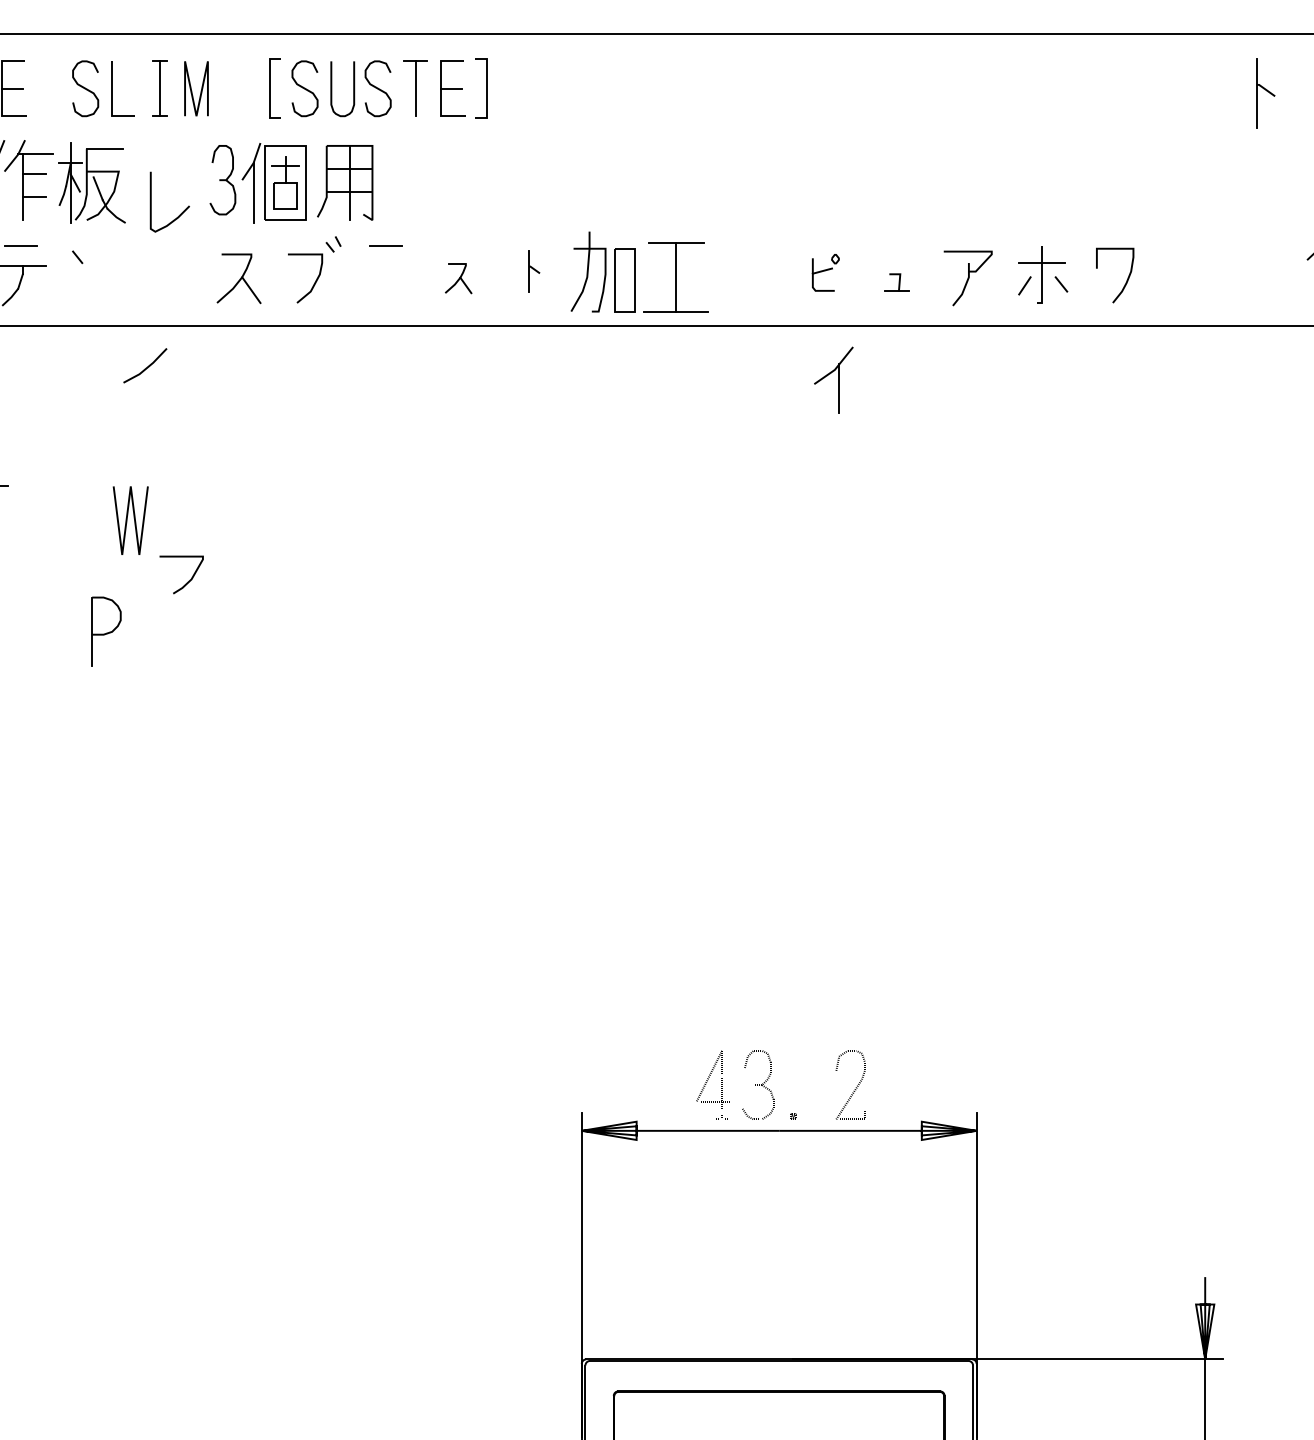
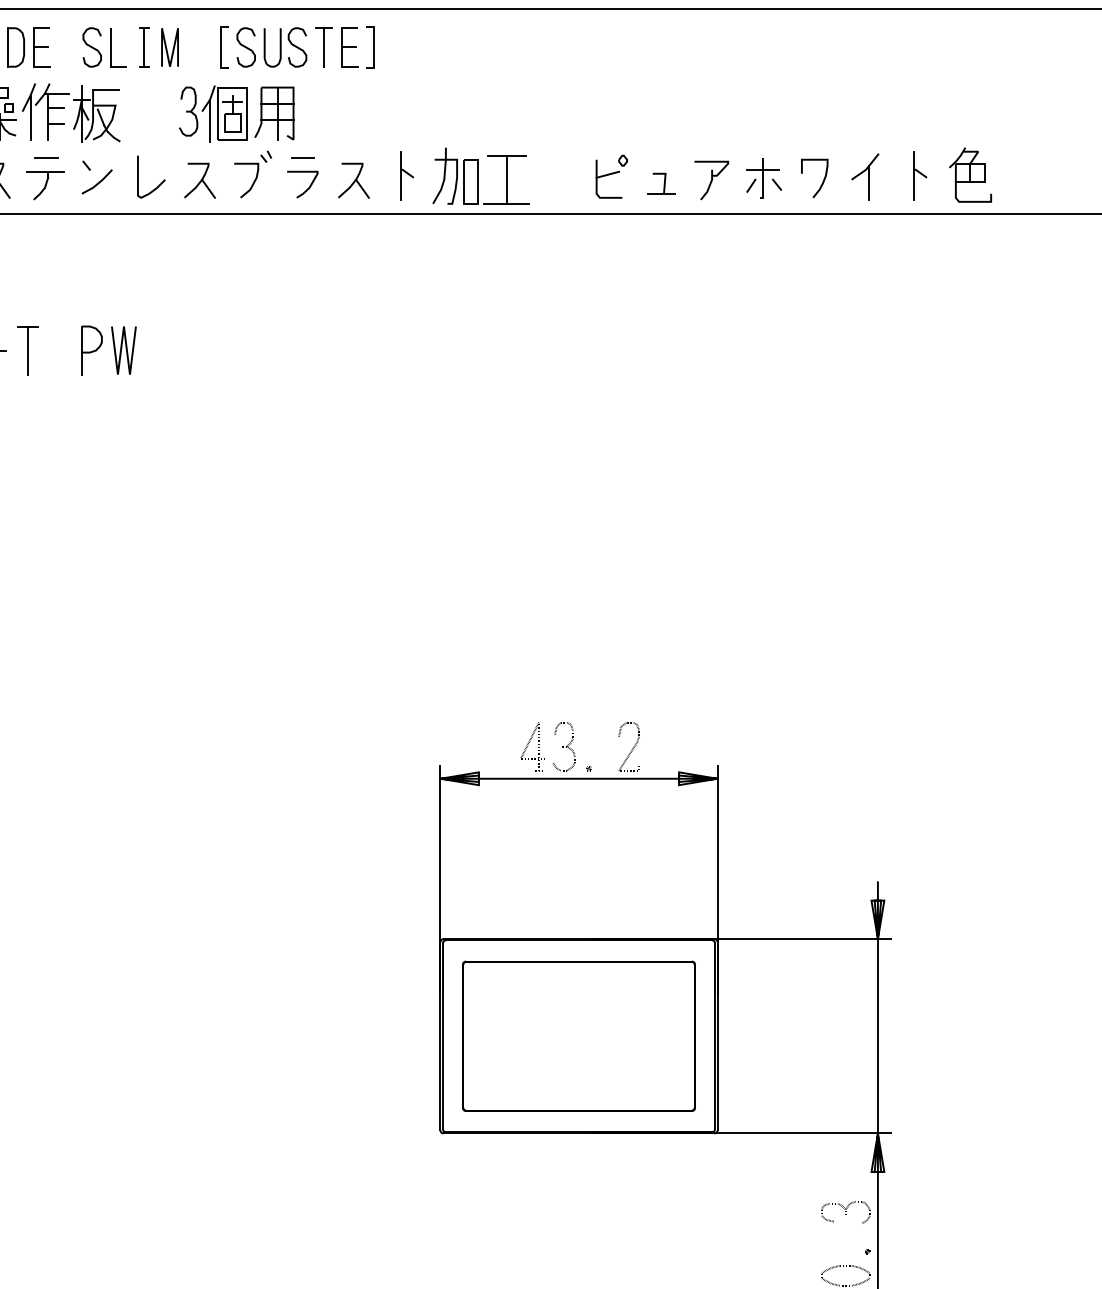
part: (1265, 93) -> (920, 175), moved
curve: (181, 212) -> (159, 184), moved
part: (533, 271) -> (406, 175), size x1.67
part: (825, 272) -> (611, 176), size x1.67
part: (457, 278) -> (353, 180), size x1.67
part: (896, 282) -> (661, 183), size x1.67
line: (145, 366) -> (97, 182), moved
part: (834, 379) -> (865, 176), moved
curve: (188, 580) -> (307, 188), moved
part: (105, 631) -> (91, 350), moved

